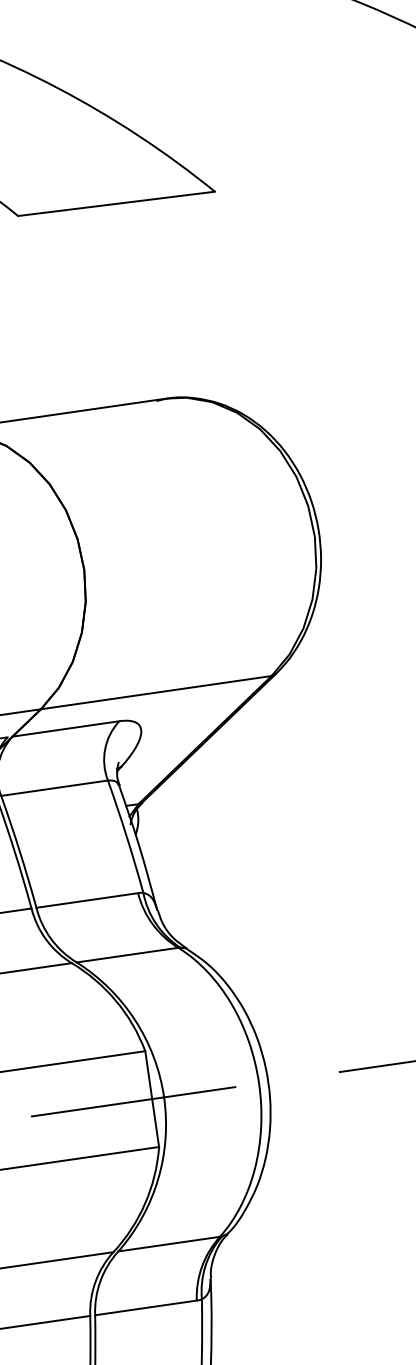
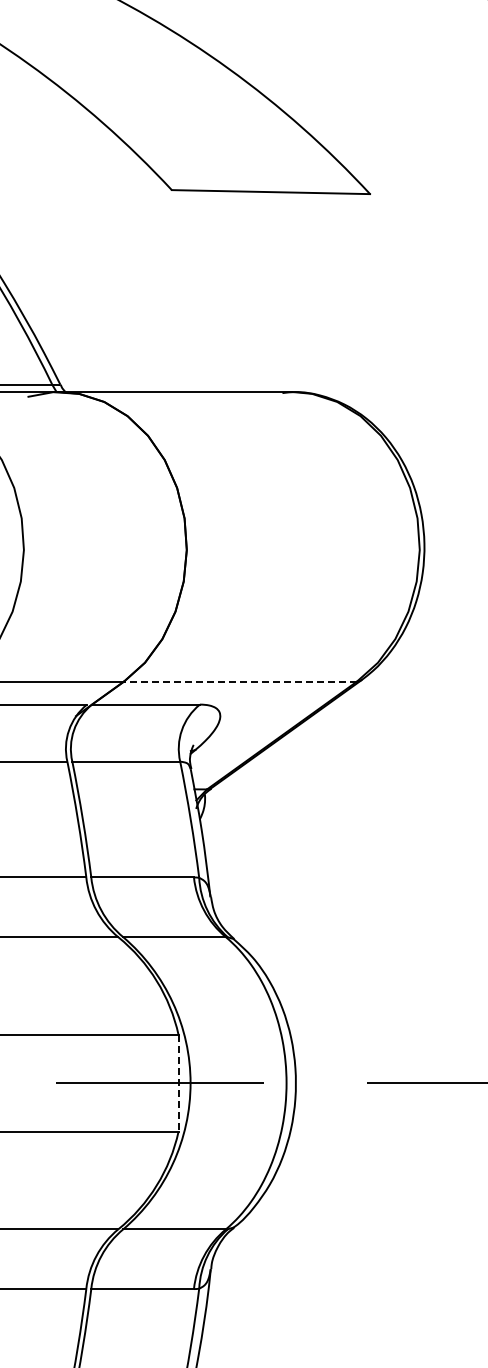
line: (156, 692) -> (240, 681), solid -> dashed
line: (152, 1099) -> (178, 1083), solid -> dashed

